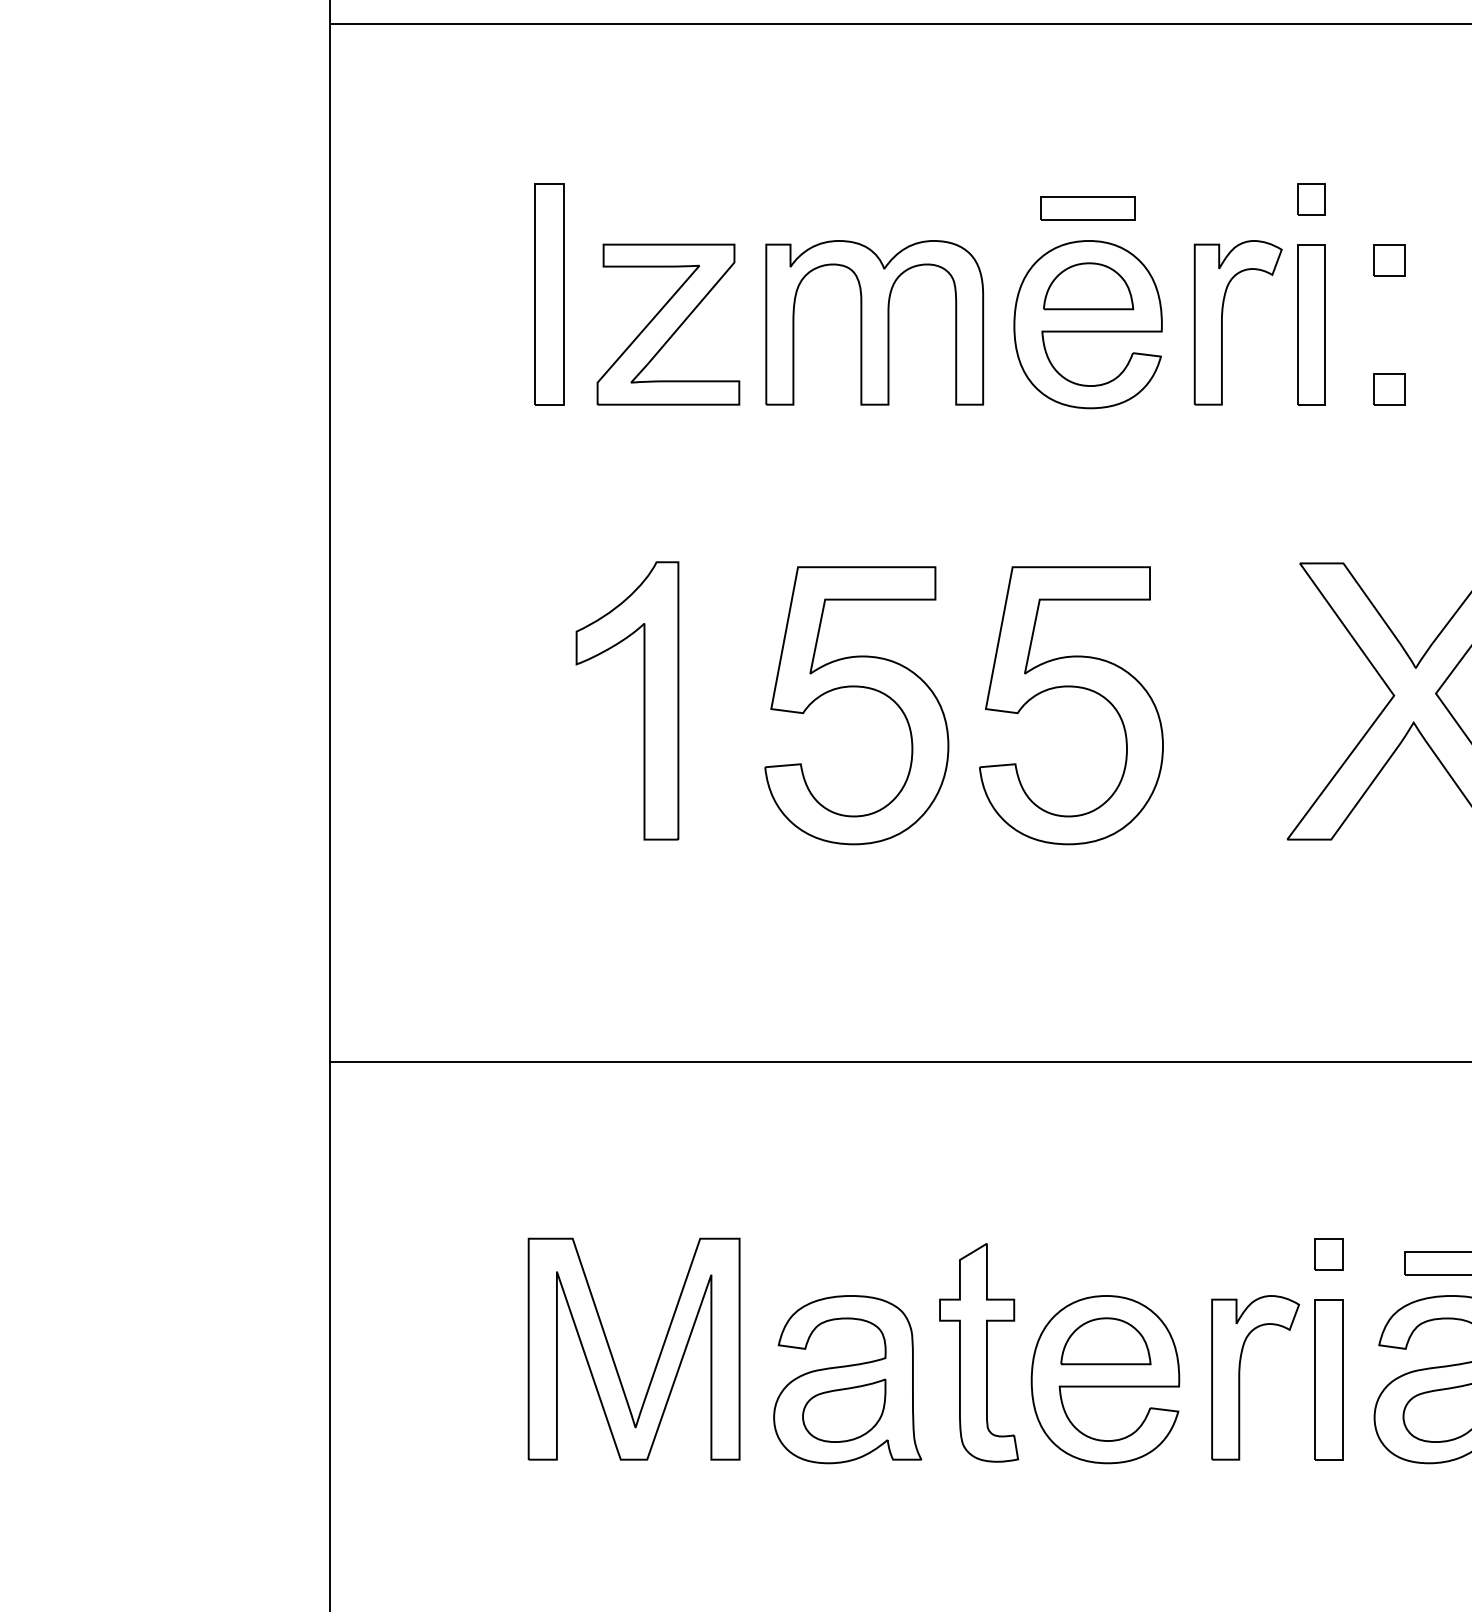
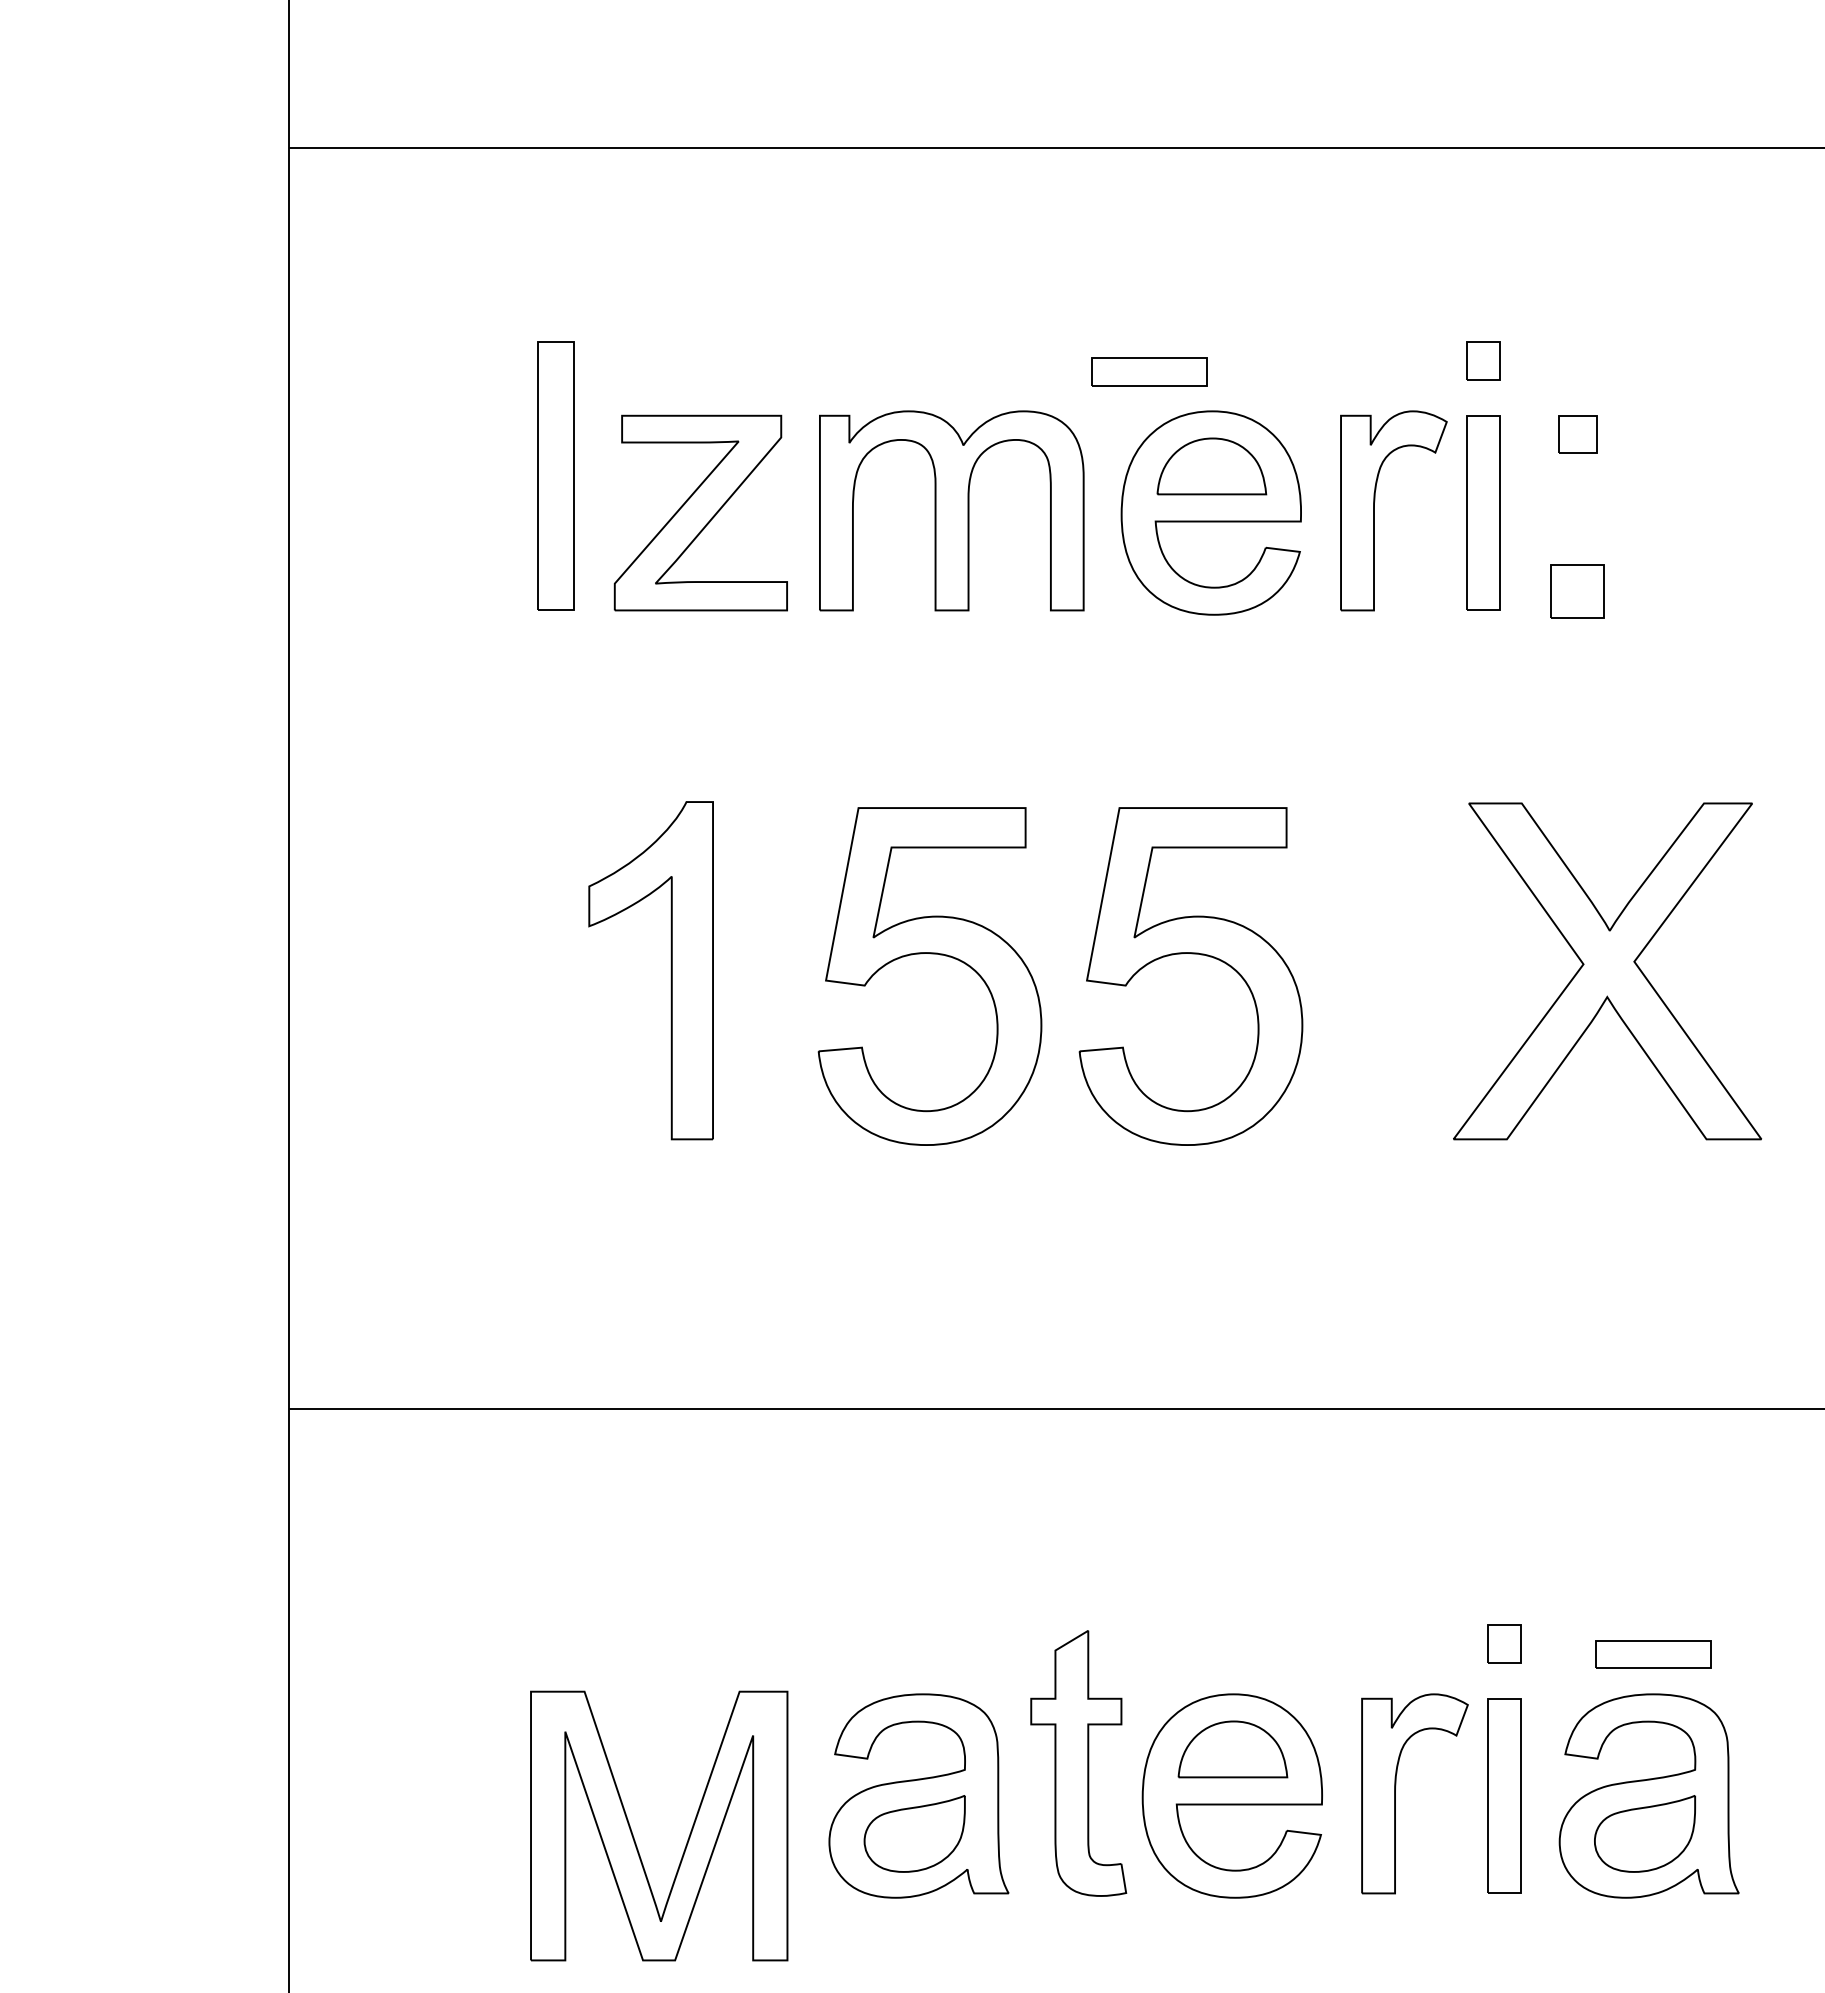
part: (1088, 208) -> (1149, 371), moved
part: (1389, 389) -> (1577, 591), size x1.4
part: (612, 1356) -> (633, 1834), moved

